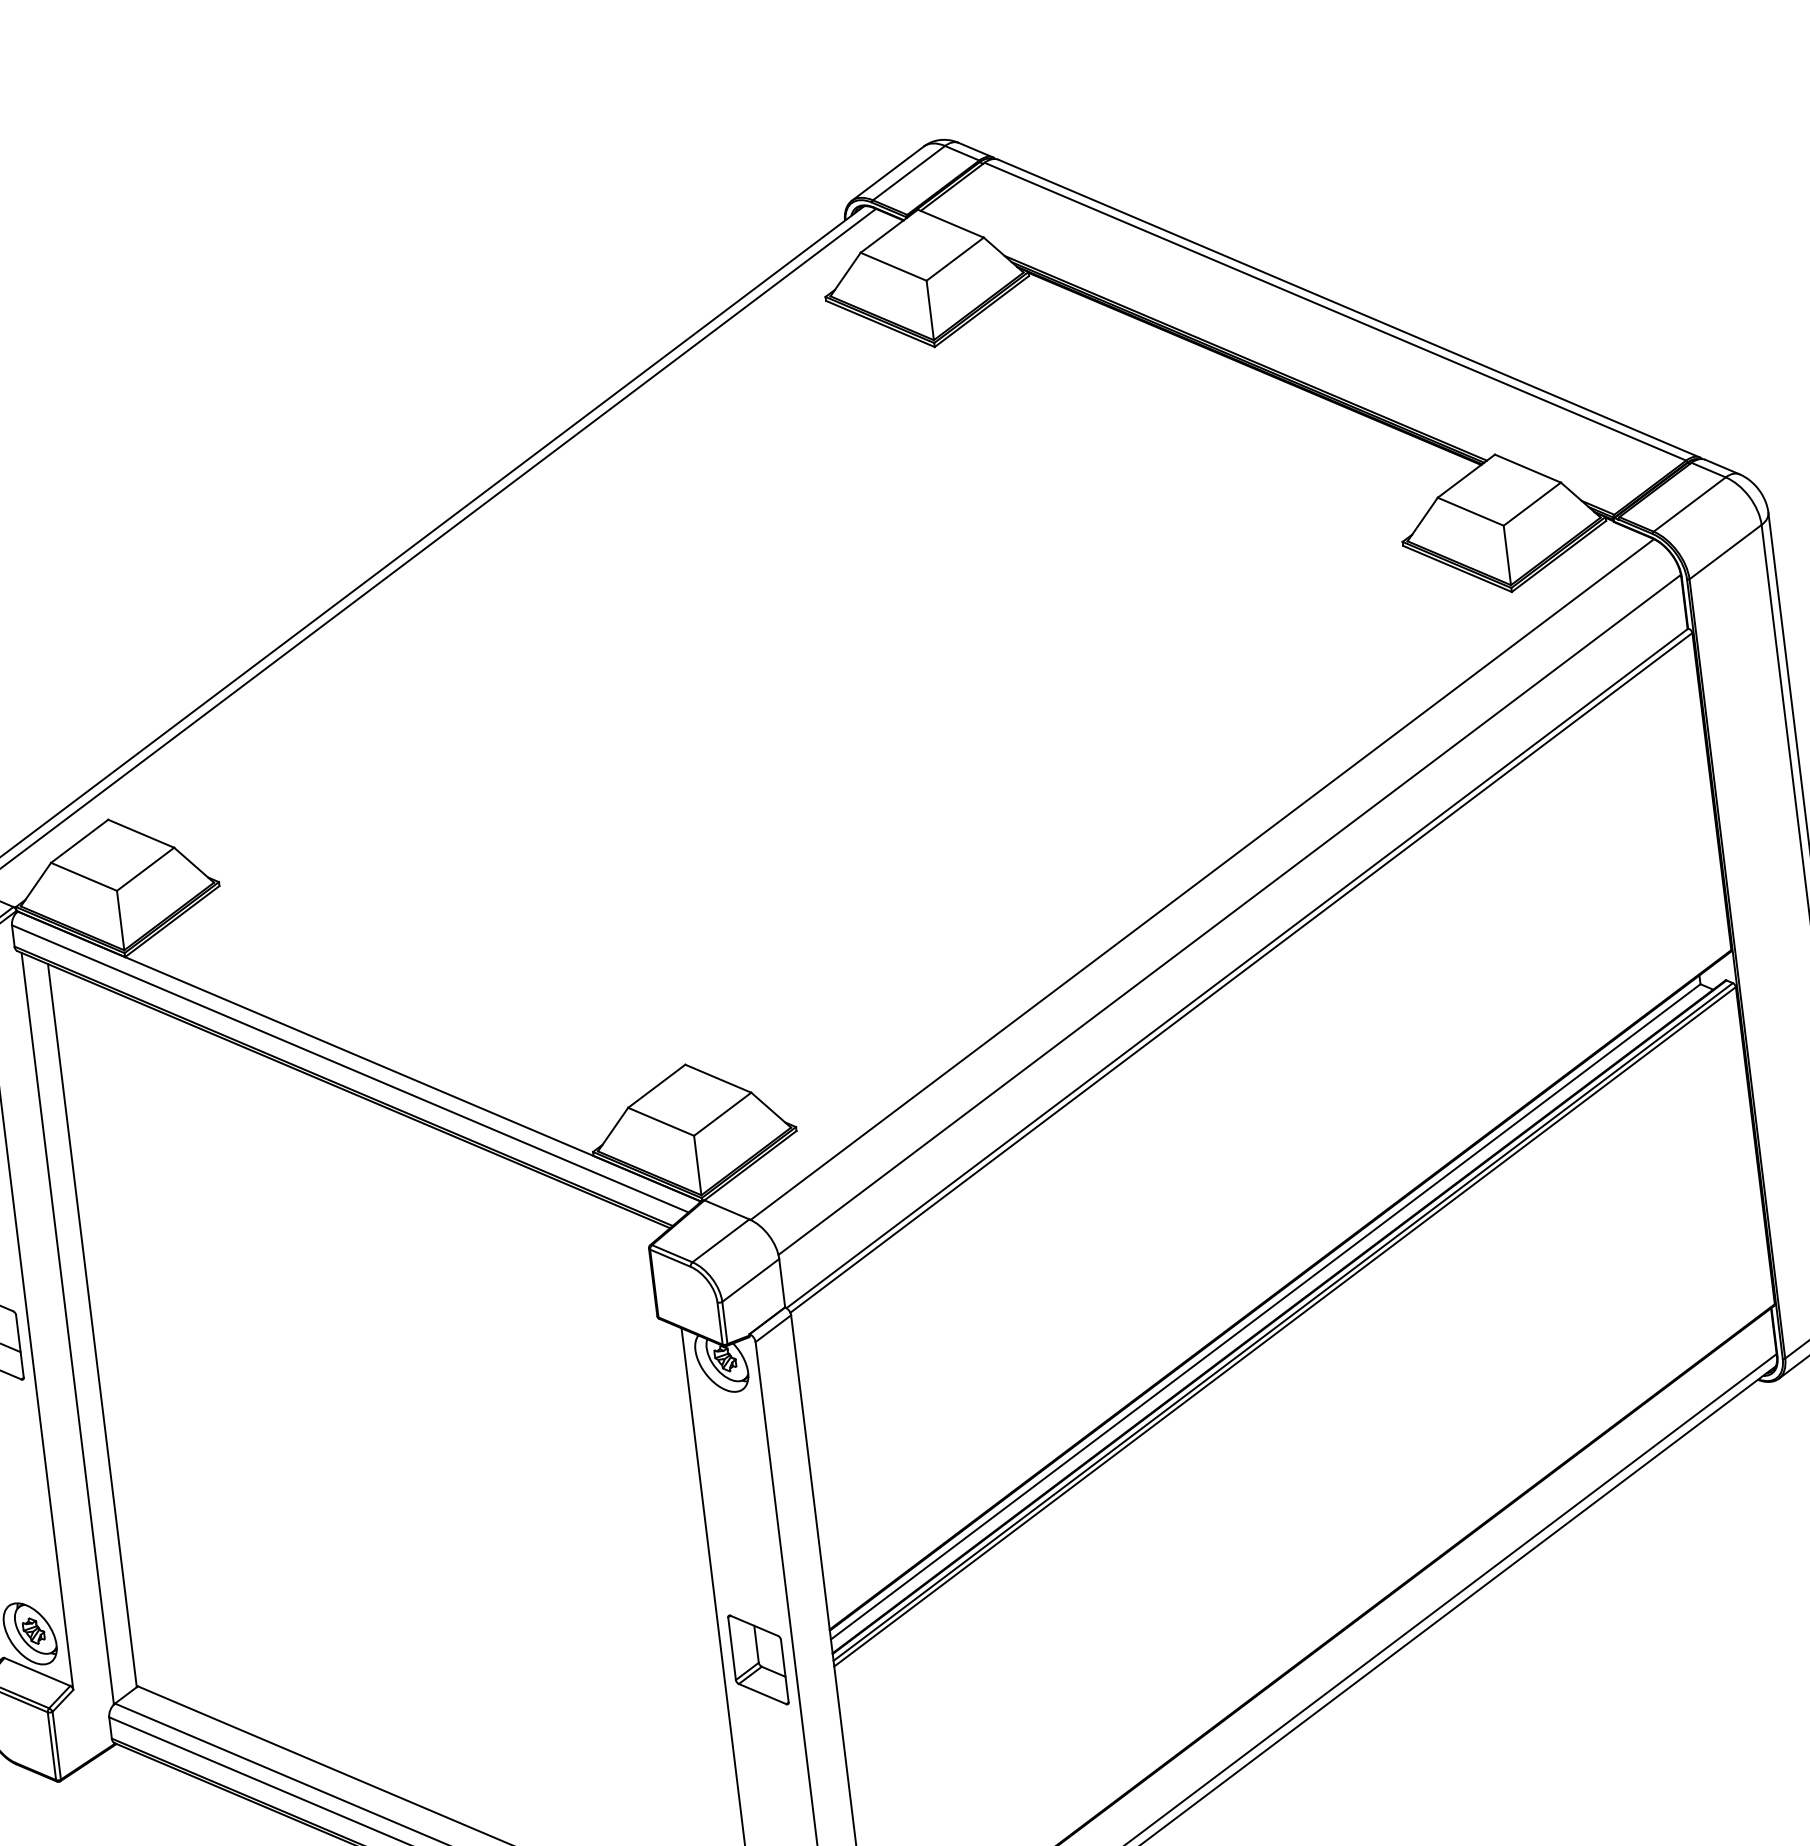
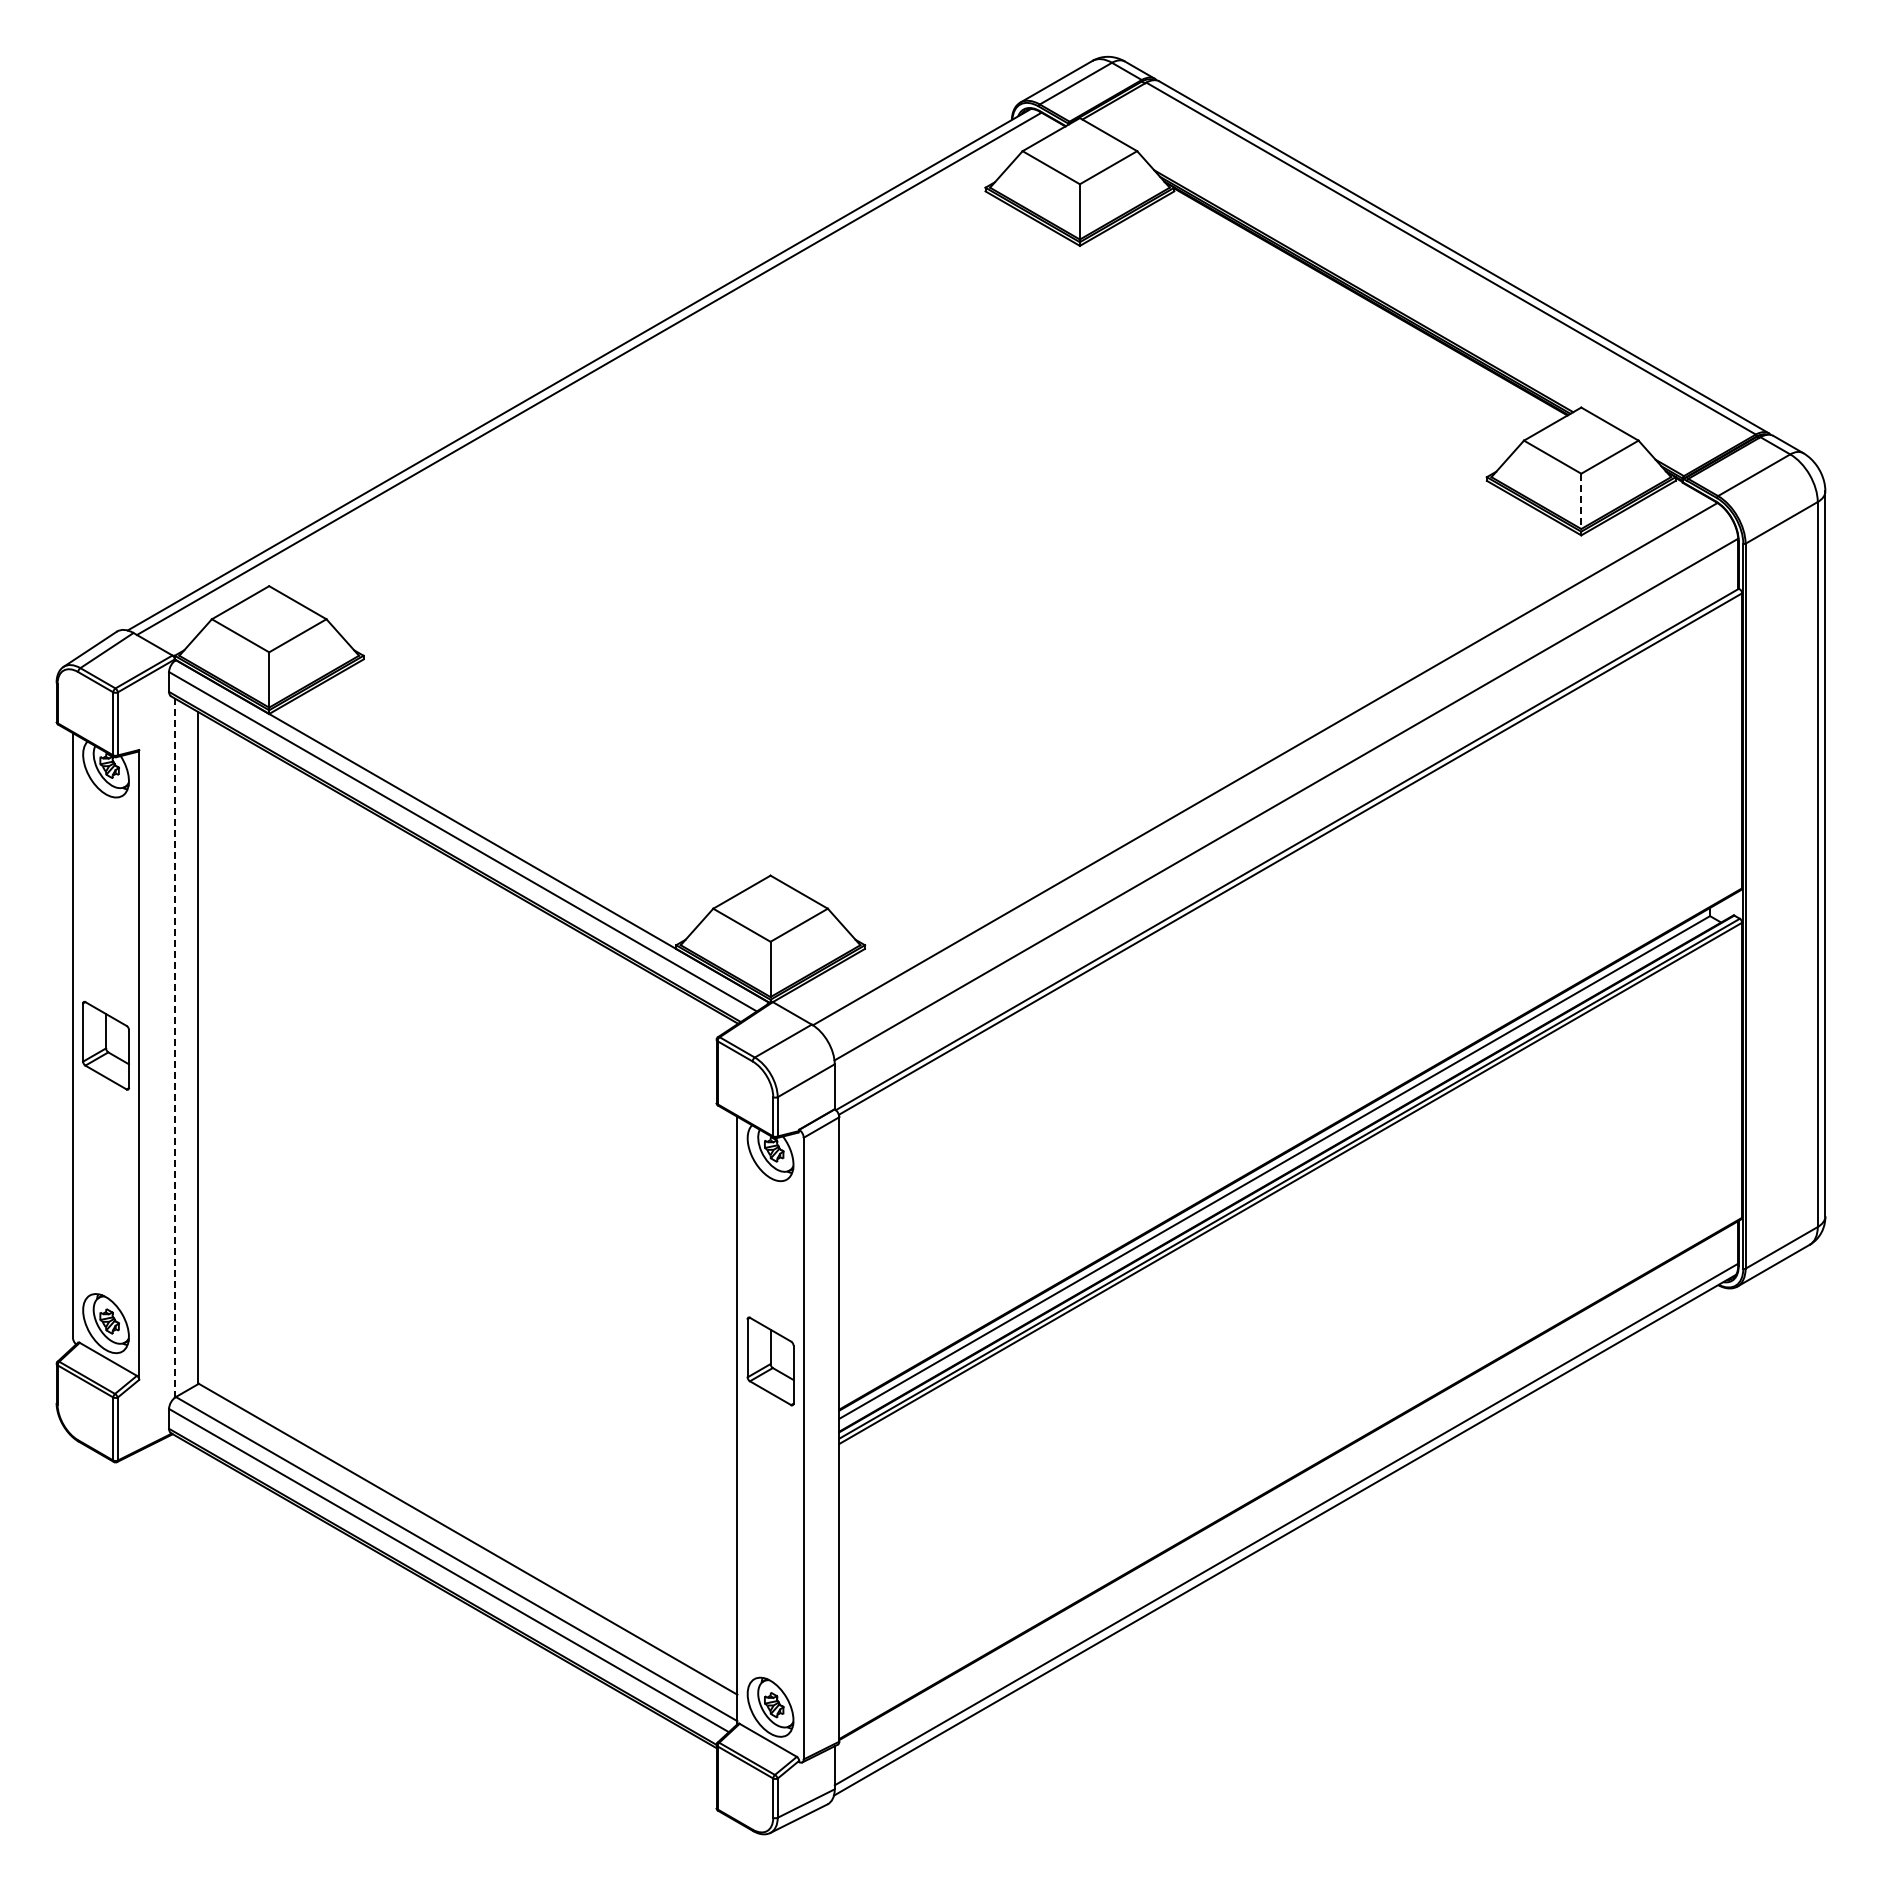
line: (1507, 555) -> (1581, 501), solid -> dashed
line: (67, 1329) -> (174, 1048), solid -> dashed
part: (758, 1660) -> (770, 1361), moved

